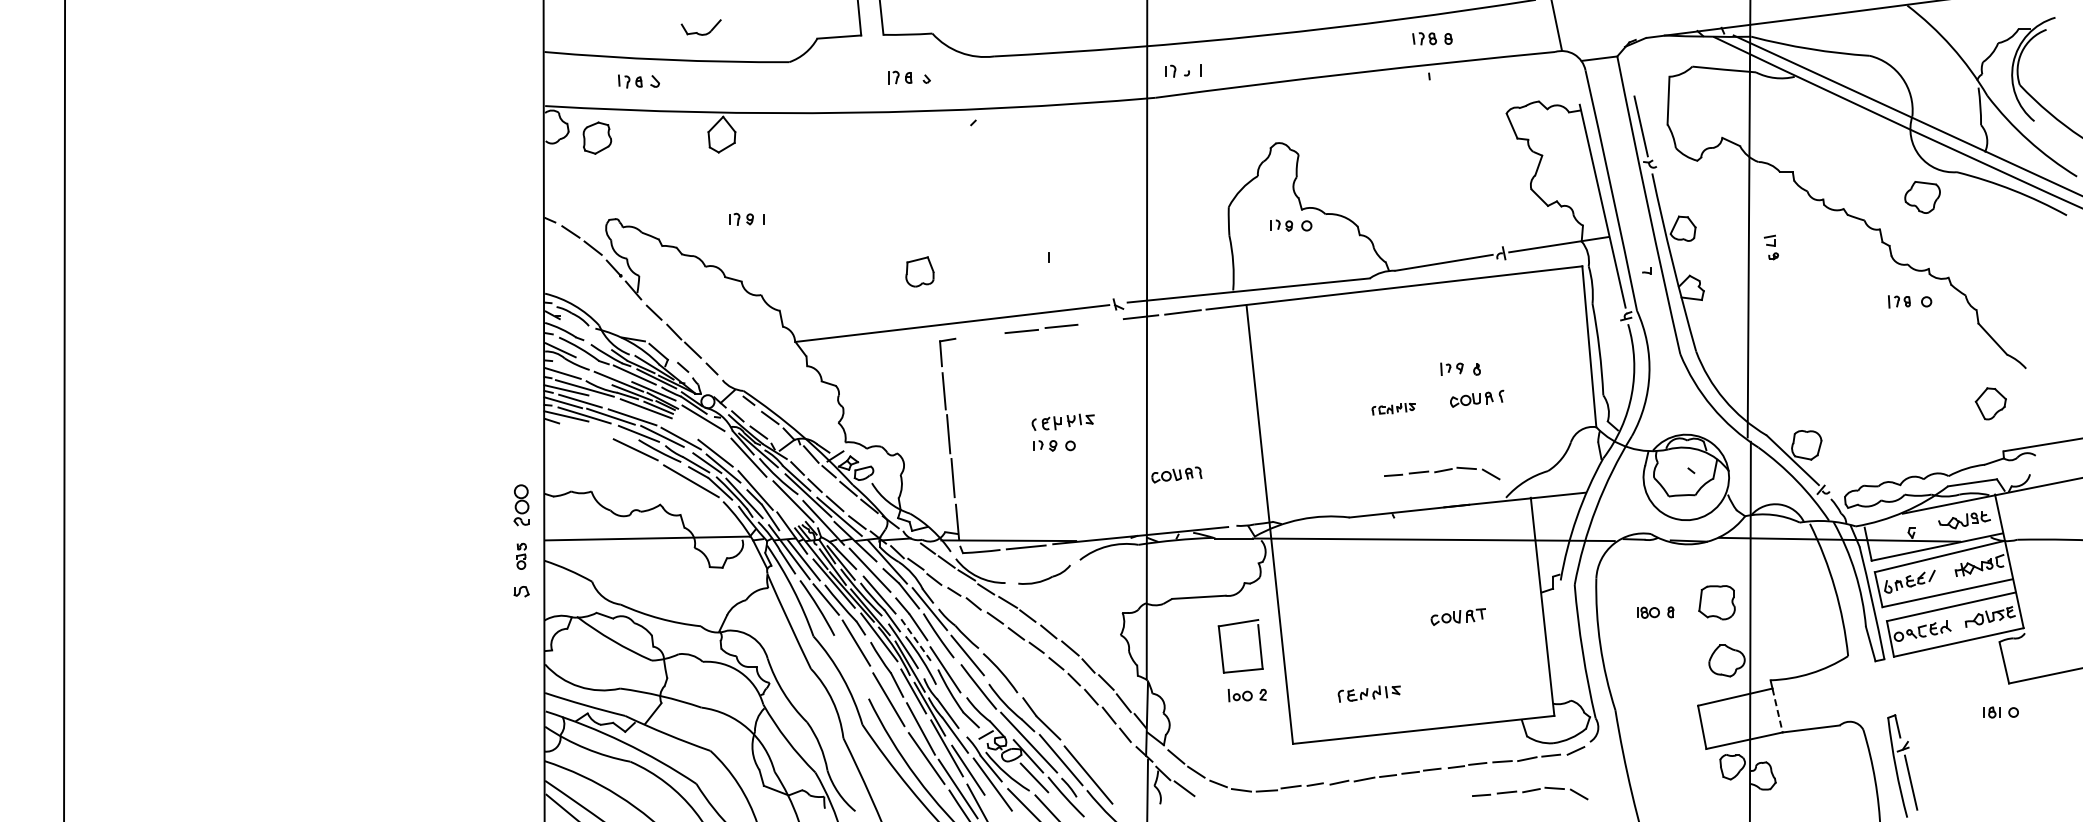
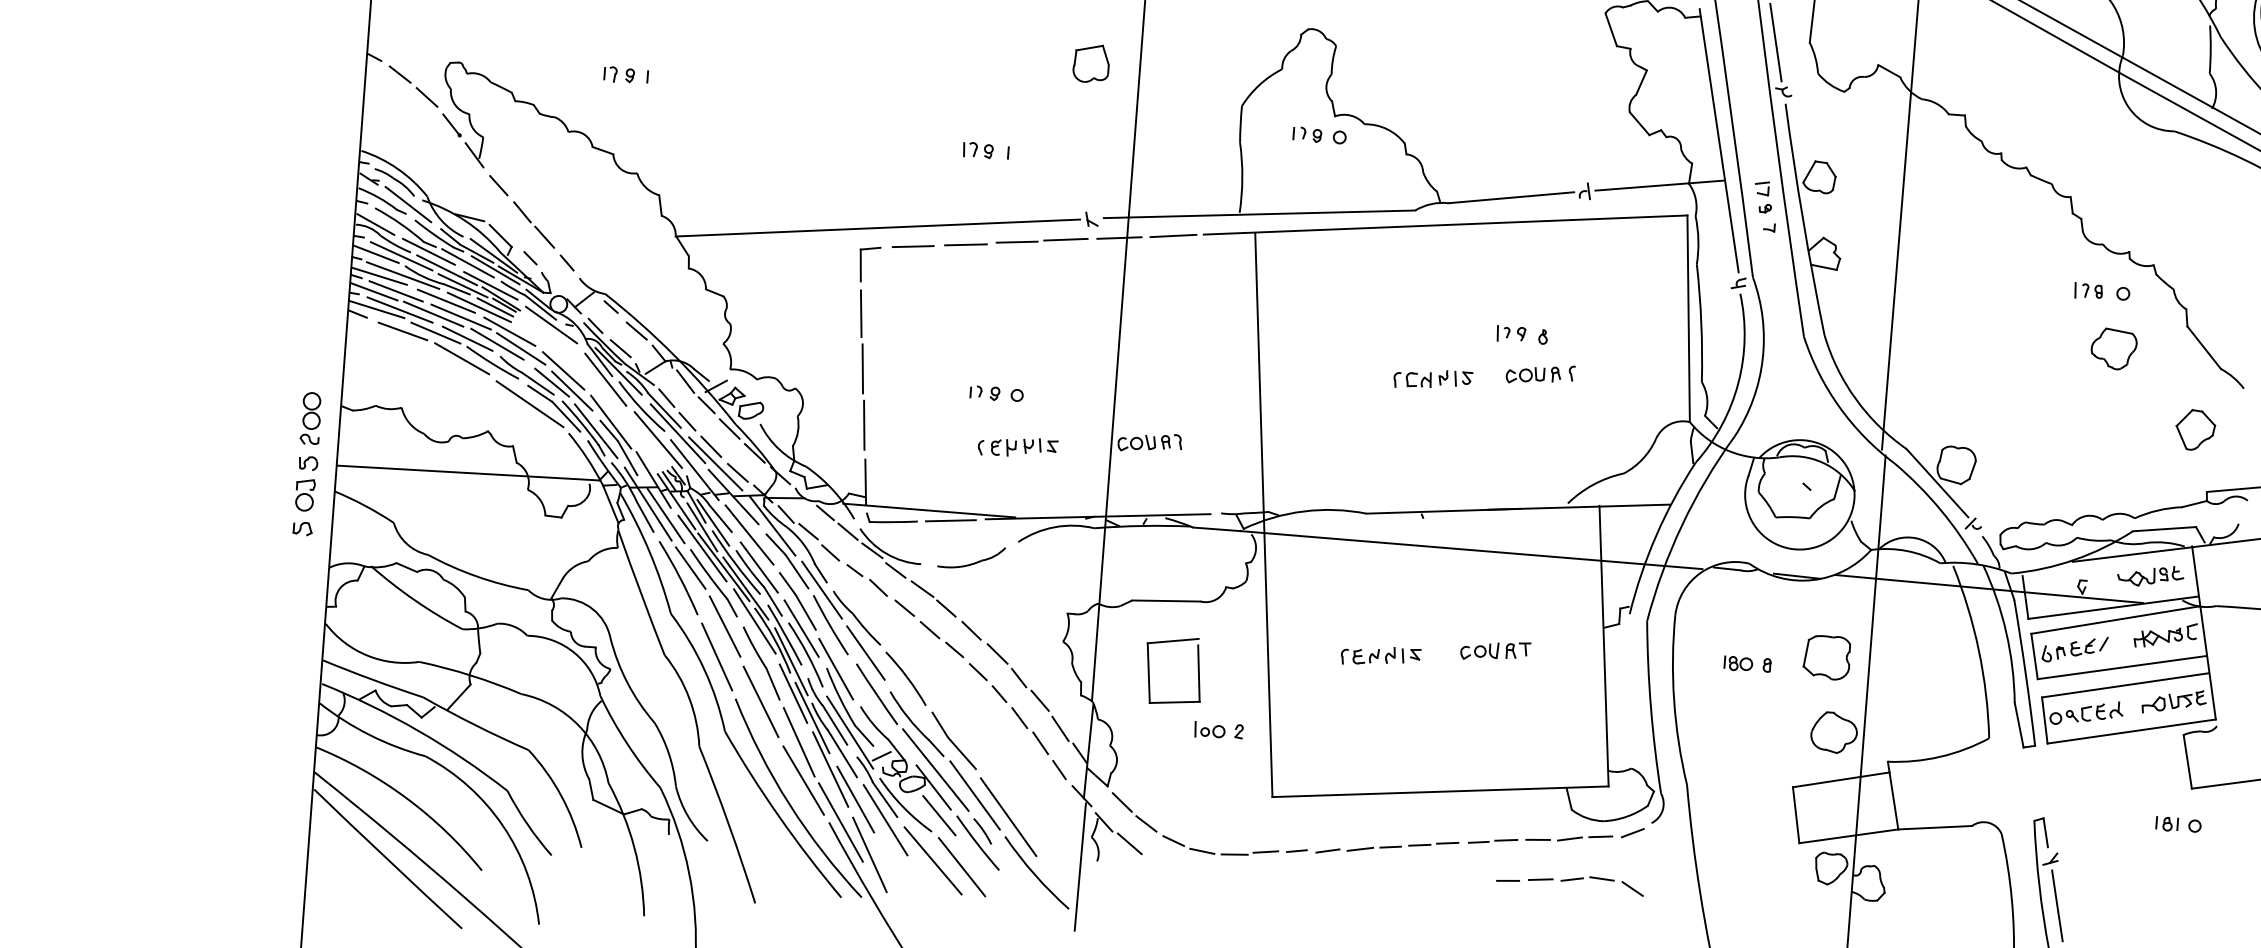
part: (1922, 197) -> (2113, 349), moved
part: (1770, 247) -> (1762, 196), moved
part: (1025, 256) -> (977, 149), added
part: (919, 271) -> (1090, 63), moved
line: (1099, 321) -> (1066, 239), added
line: (584, 332) -> (407, 204), added
line: (980, 335) -> (912, 246), added
line: (603, 367) -> (428, 250), added
line: (582, 373) -> (401, 256), added
line: (620, 405) -> (446, 300), added
part: (1393, 408) -> (1432, 378), size x1.43
part: (1062, 421) -> (1017, 446), moved
line: (671, 425) -> (510, 331), added
line: (587, 431) -> (402, 330), added
line: (613, 431) -> (435, 333), added
part: (1442, 473) -> (1489, 466), removed
part: (521, 556) -> (306, 483), size x1.67
line: (916, 640) -> (801, 629), dashed -> solid
part: (1222, 648) -> (1150, 671), moved
line: (851, 667) -> (716, 657), added
part: (1368, 693) -> (1379, 655), moved
line: (1777, 710) -> (1893, 800), dashed -> solid
line: (960, 718) -> (850, 732), added

